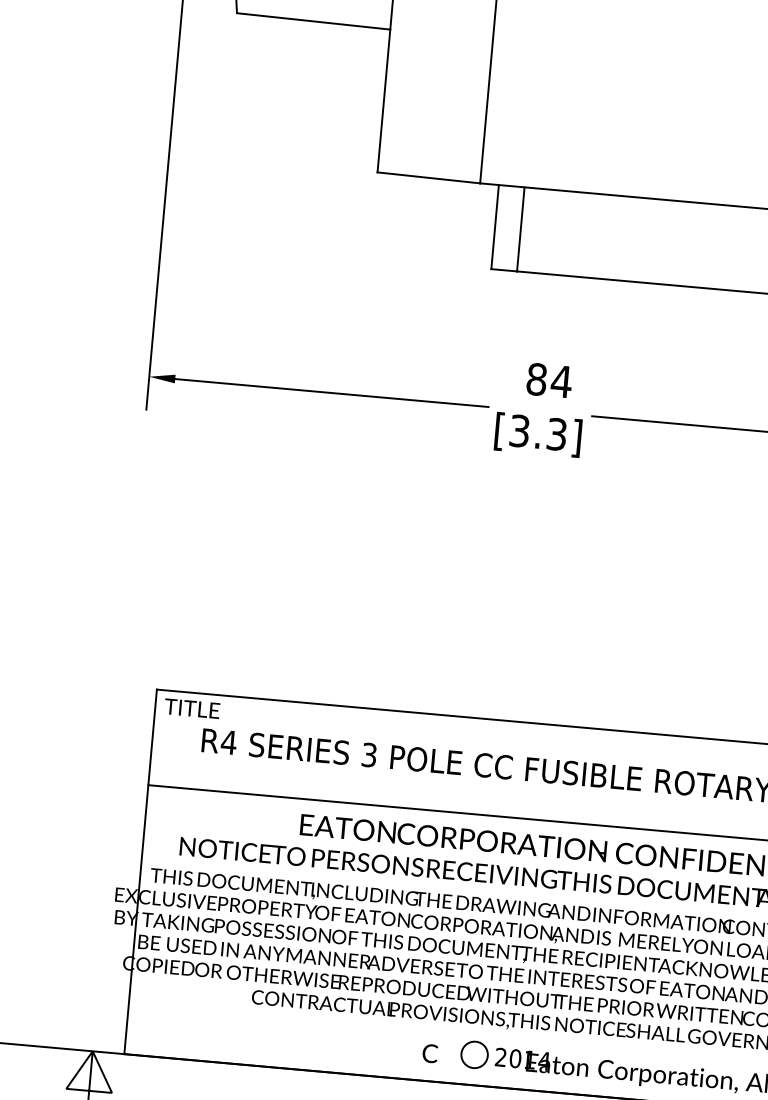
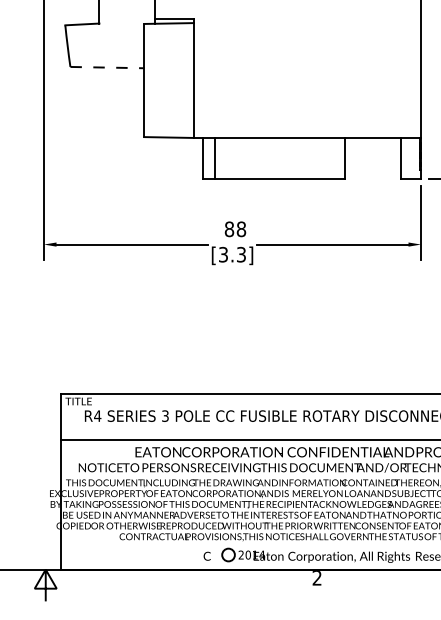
line: (313, 21) -> (107, 67), solid -> dashed
text: (561, 382) -> (241, 229), 84 -> 88

